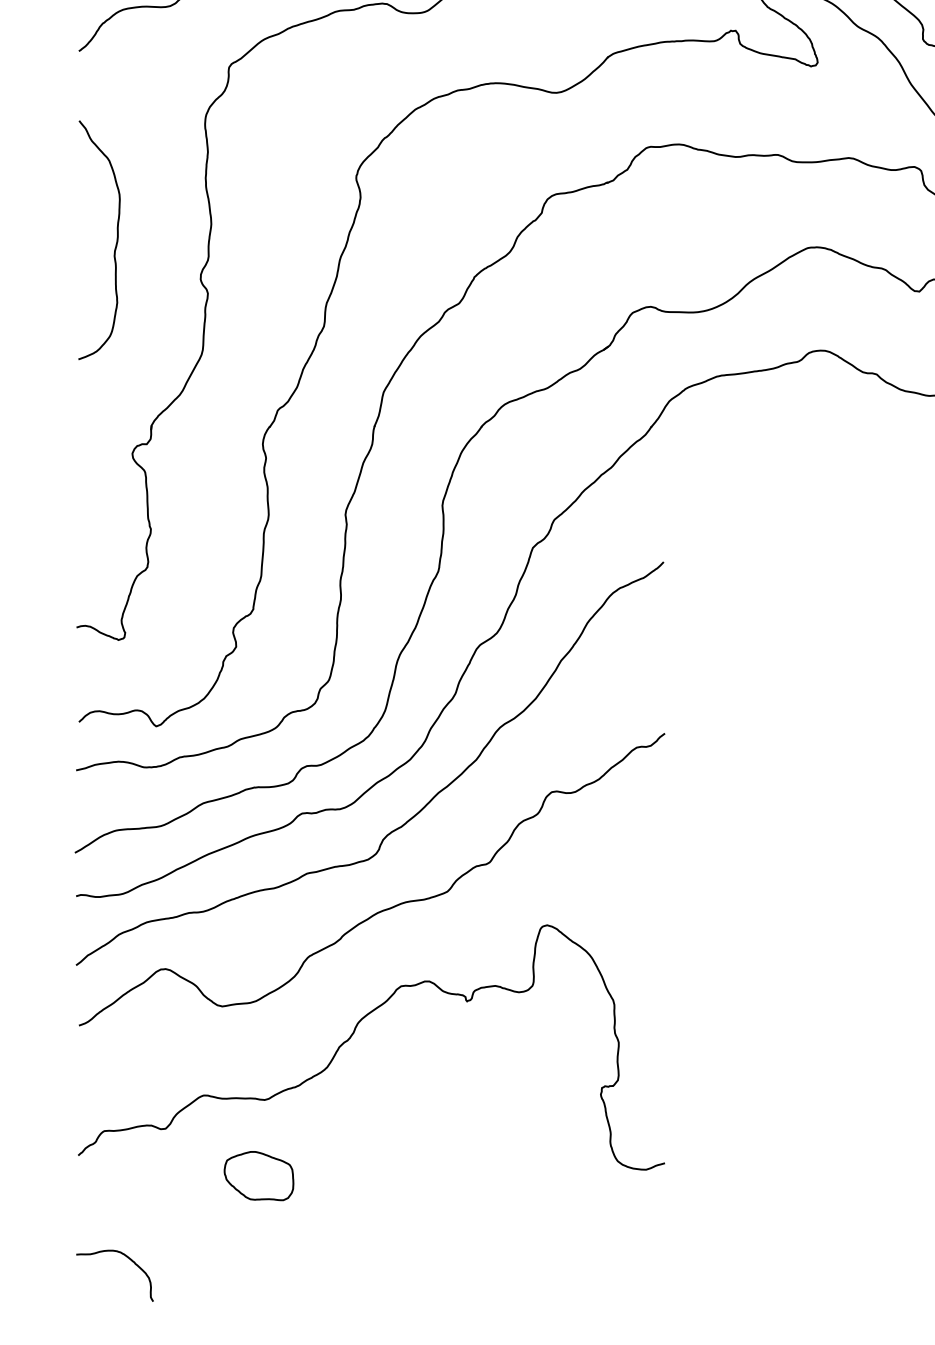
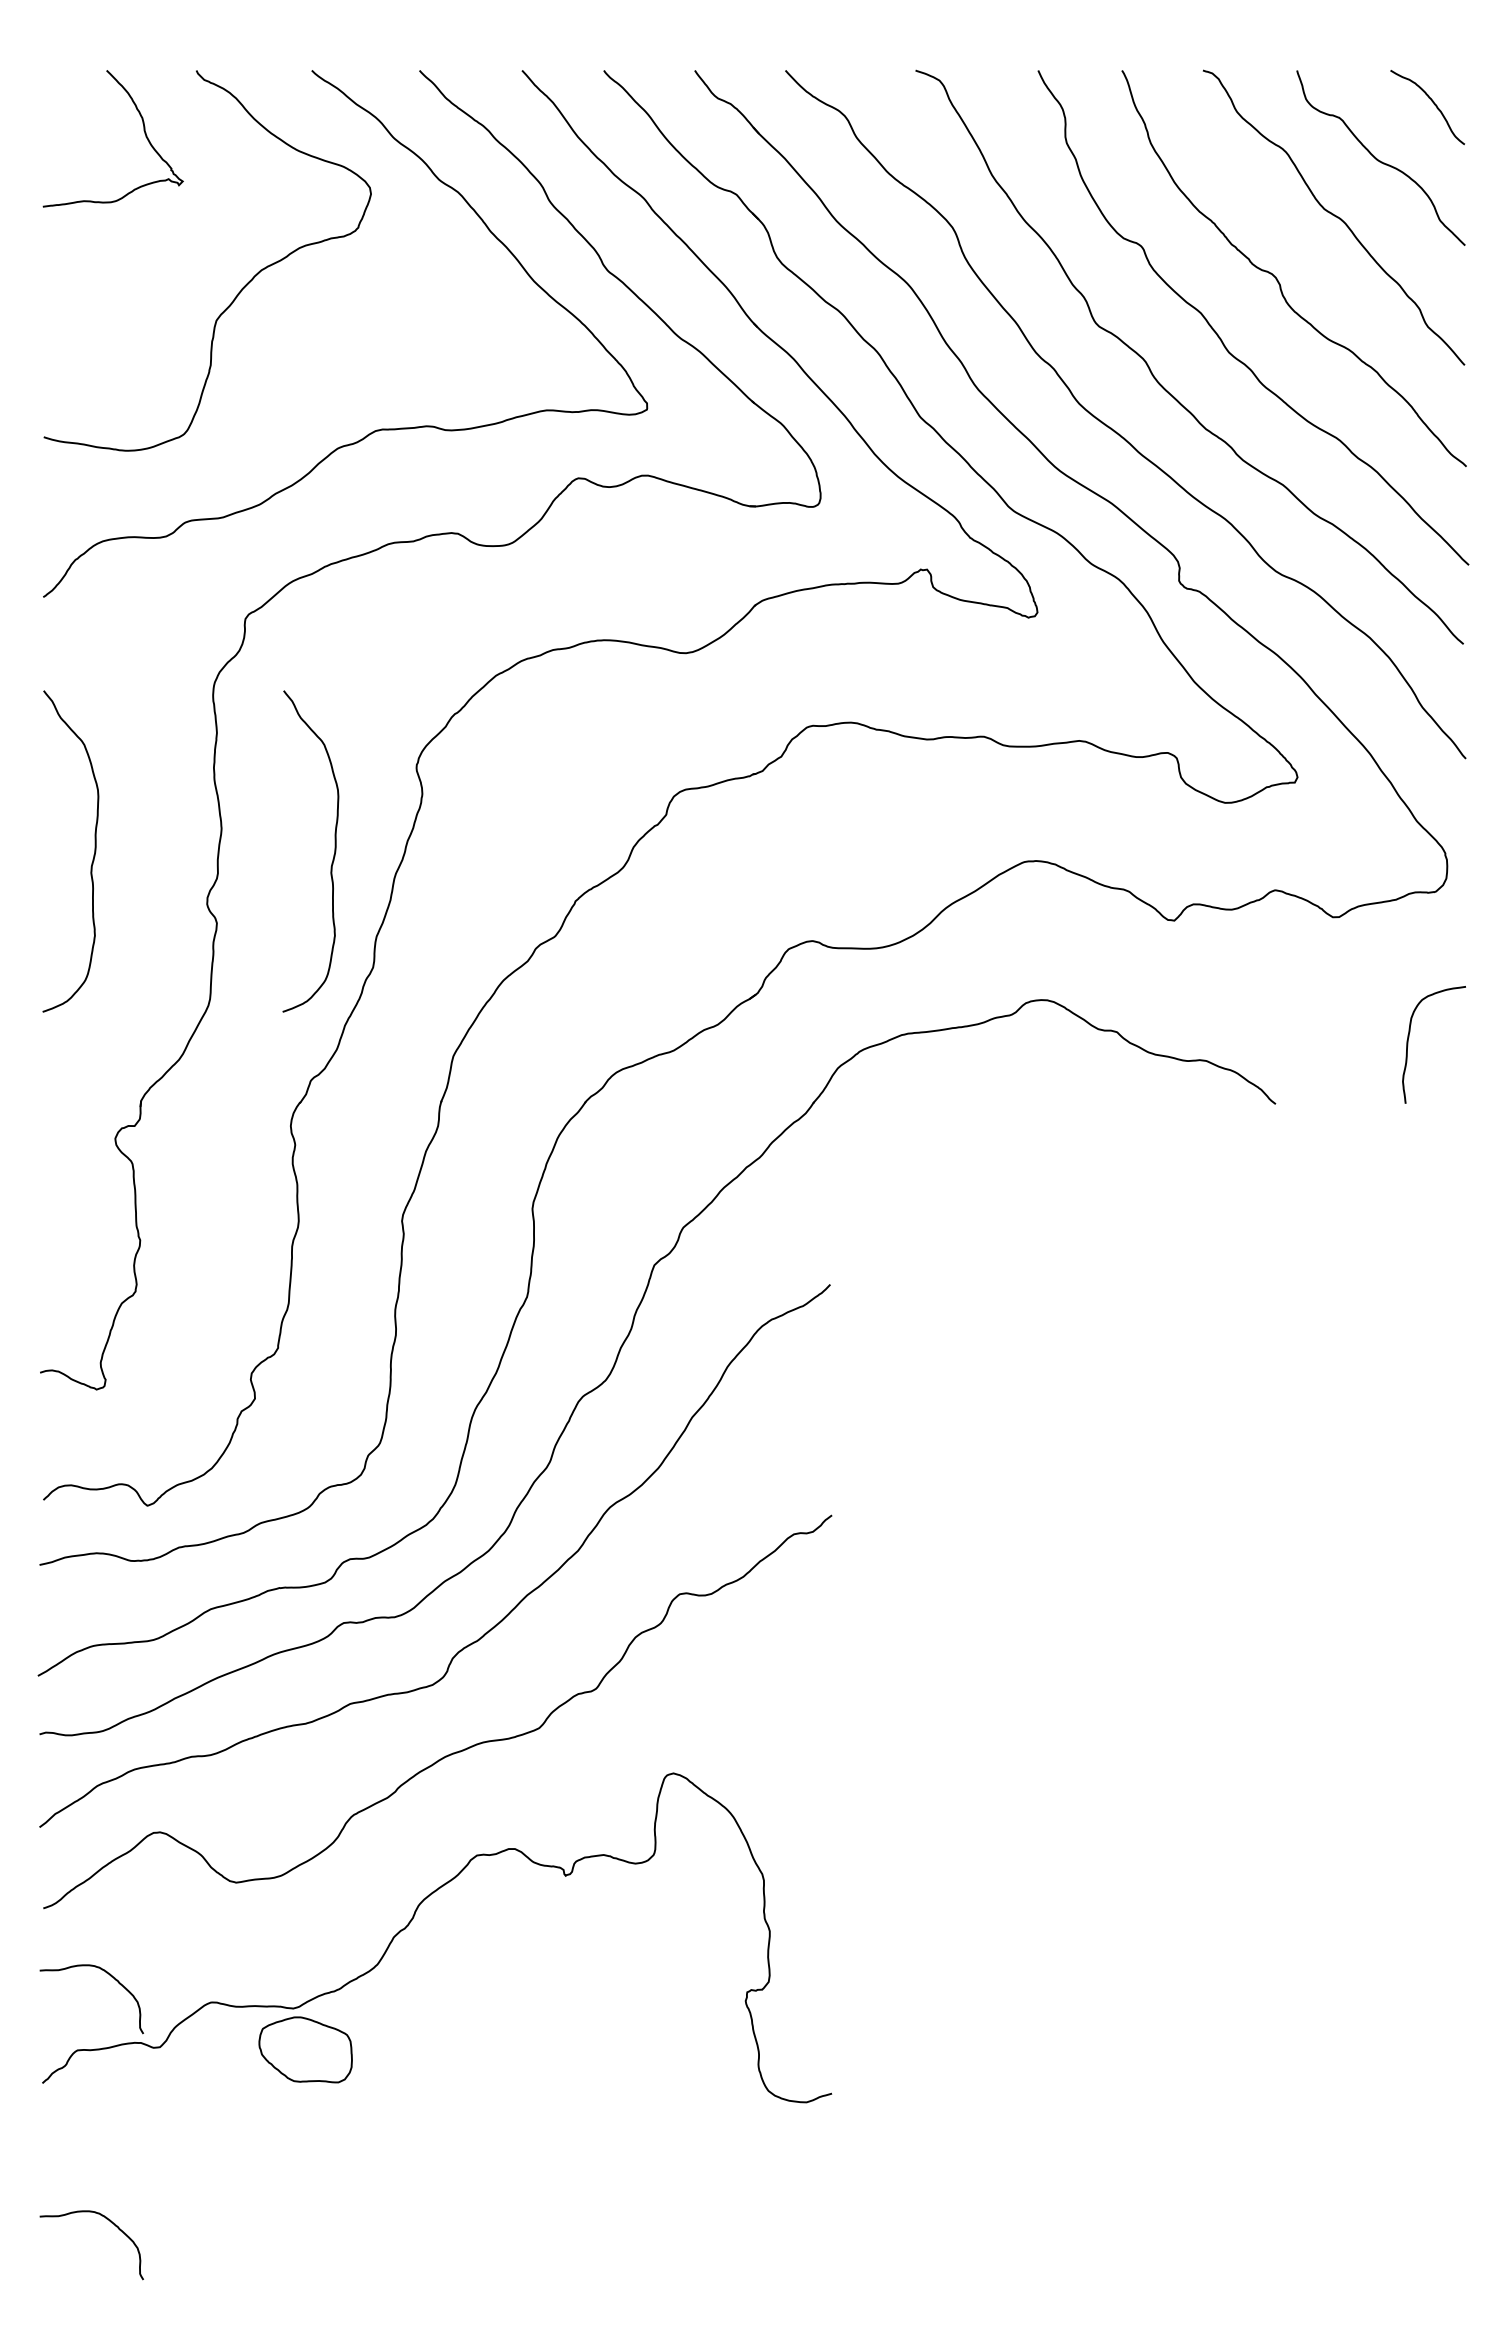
curve: (294, 242) -> (333, 854), added
curve: (129, 1076) -> (111, 1977), added
part: (258, 1175) -> (305, 2049), moved

